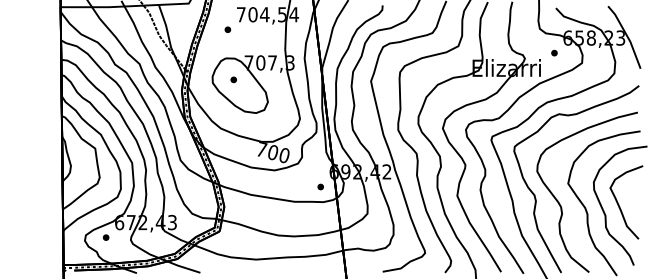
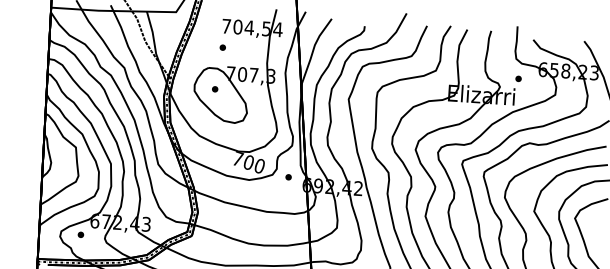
part: (227, 29) -> (222, 47), moved
part: (554, 52) -> (518, 78), moved
part: (320, 186) -> (288, 176), moved

